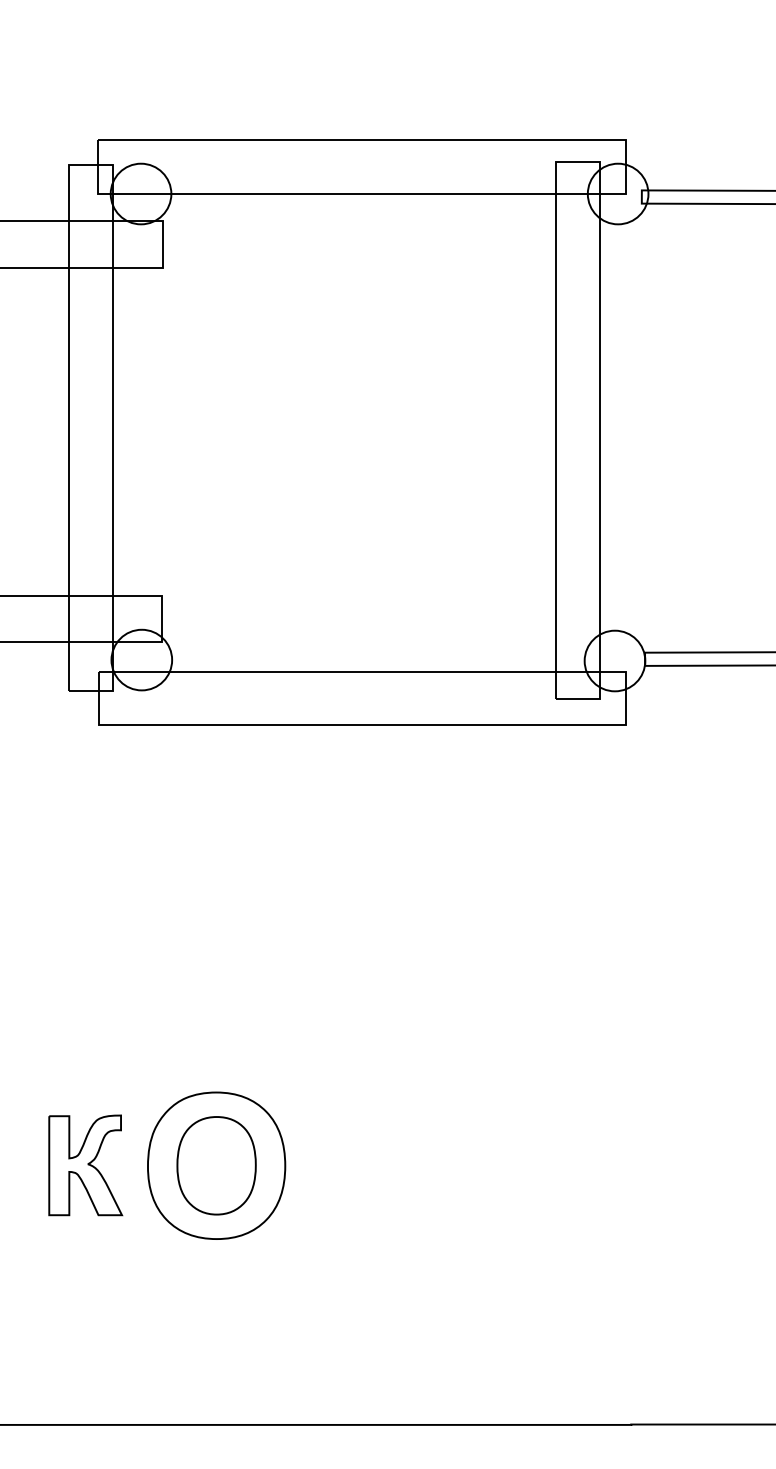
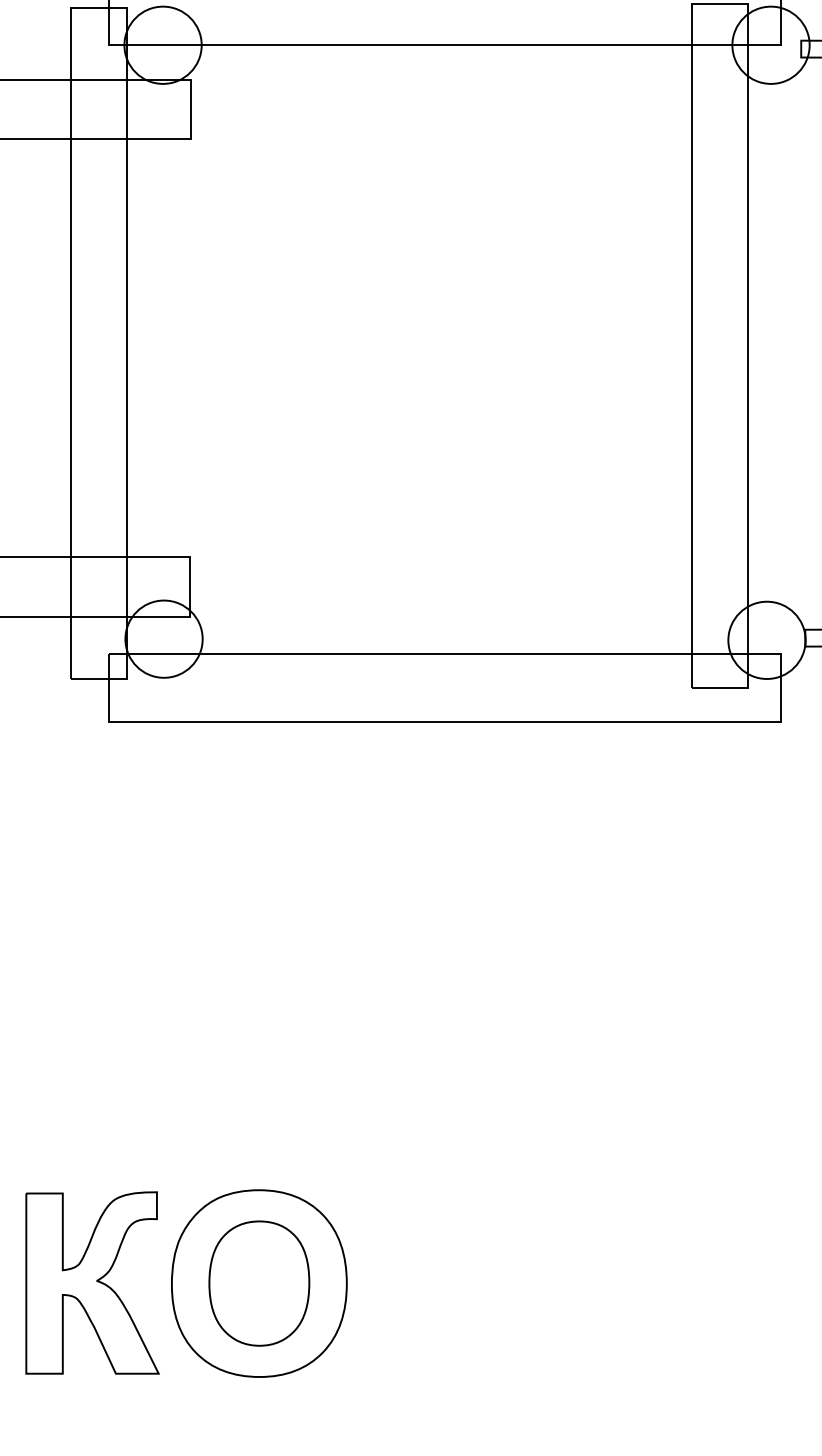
part: (85, 1165) -> (92, 1283), size x1.43

